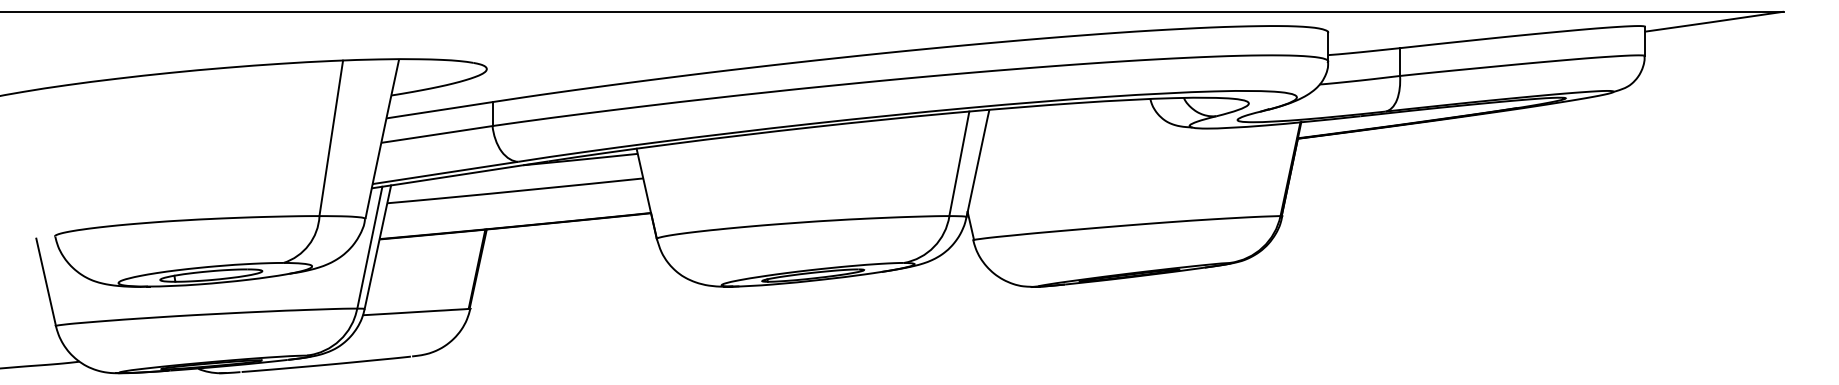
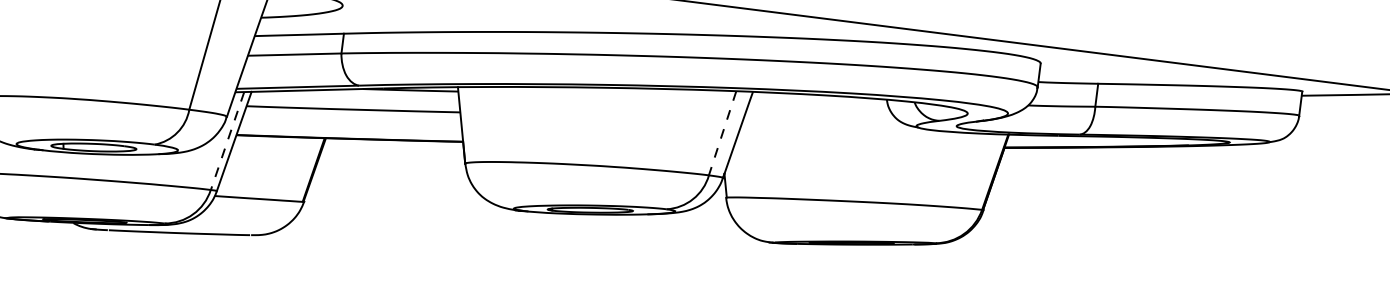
line: (959, 164) -> (722, 133), solid -> dashed
line: (369, 248) -> (227, 141), solid -> dashed

